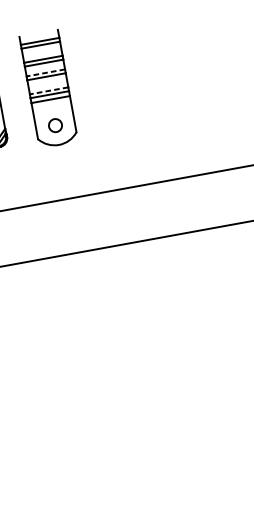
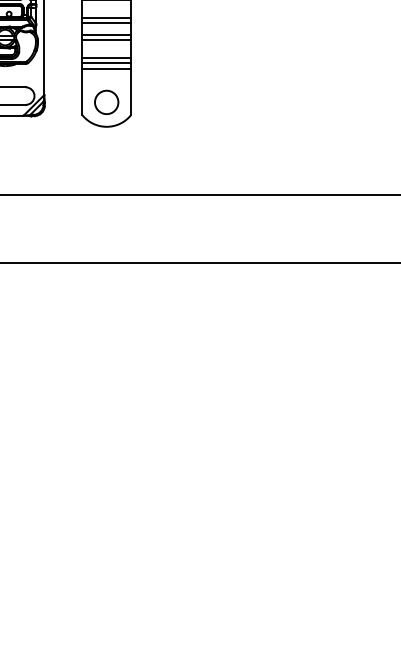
line: (45, 72) -> (106, 35), dashed -> solid
line: (49, 91) -> (106, 58), dashed -> solid
circle: (55, 125) -> (106, 101), size x1.43

